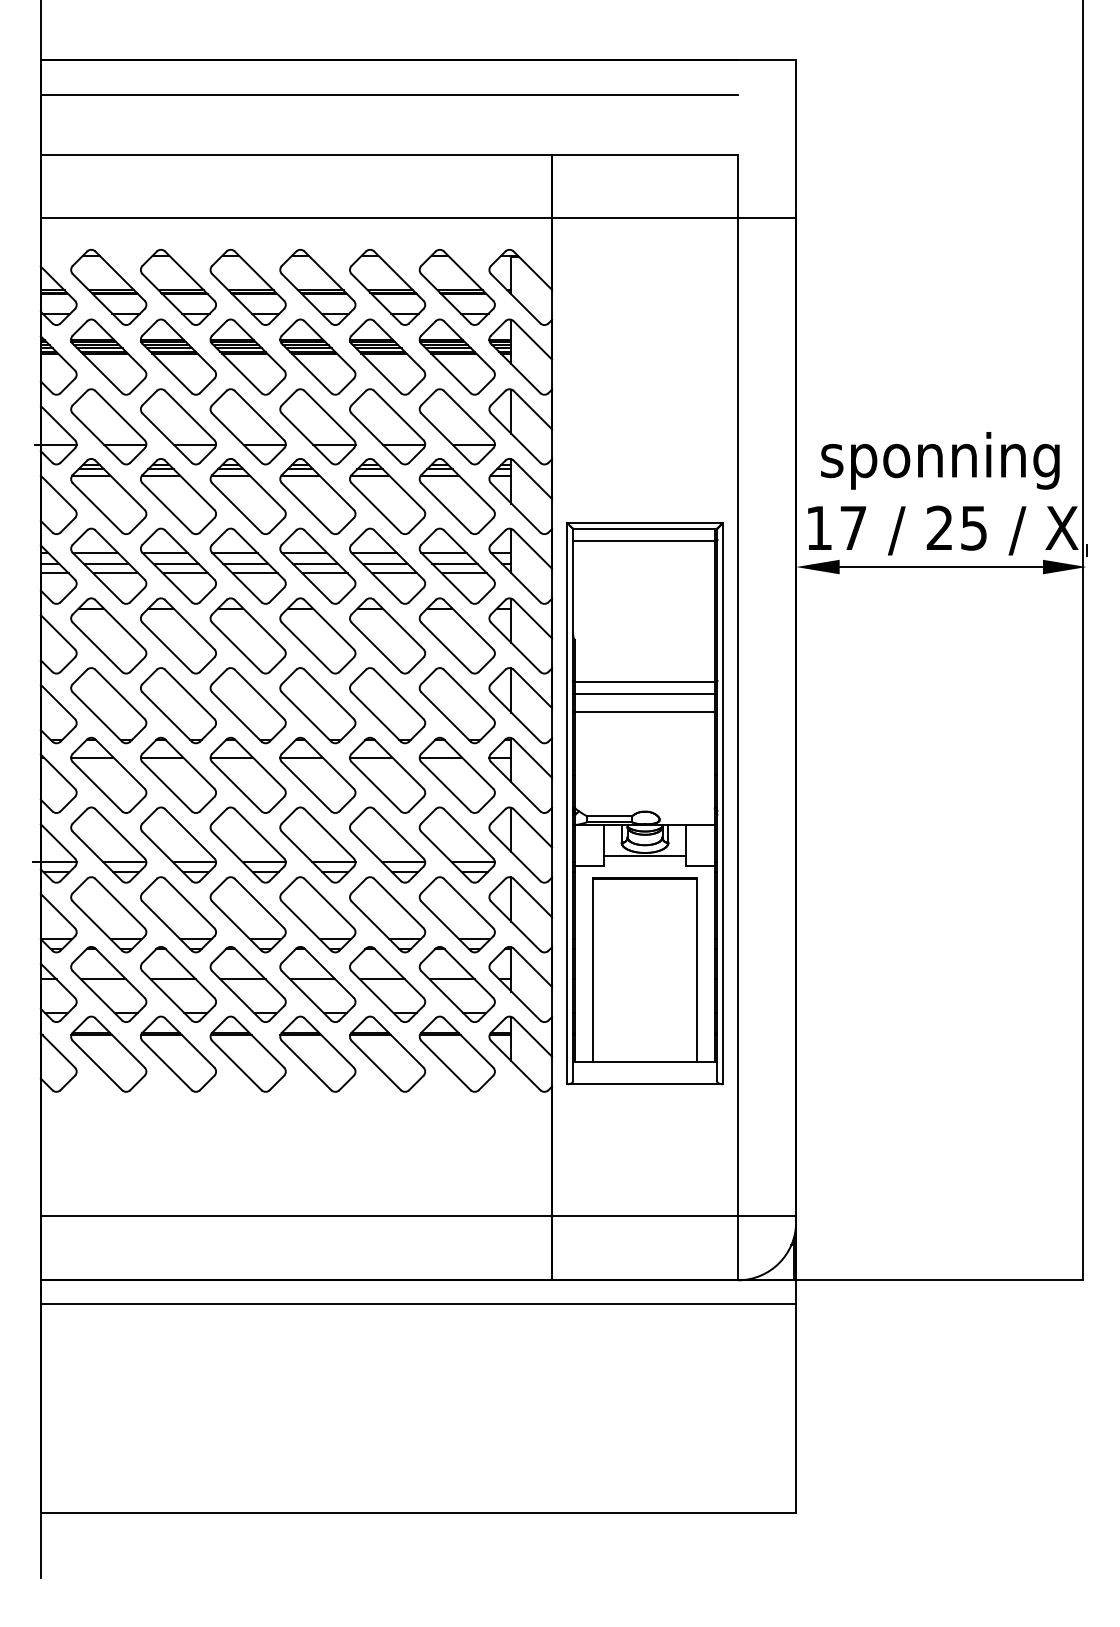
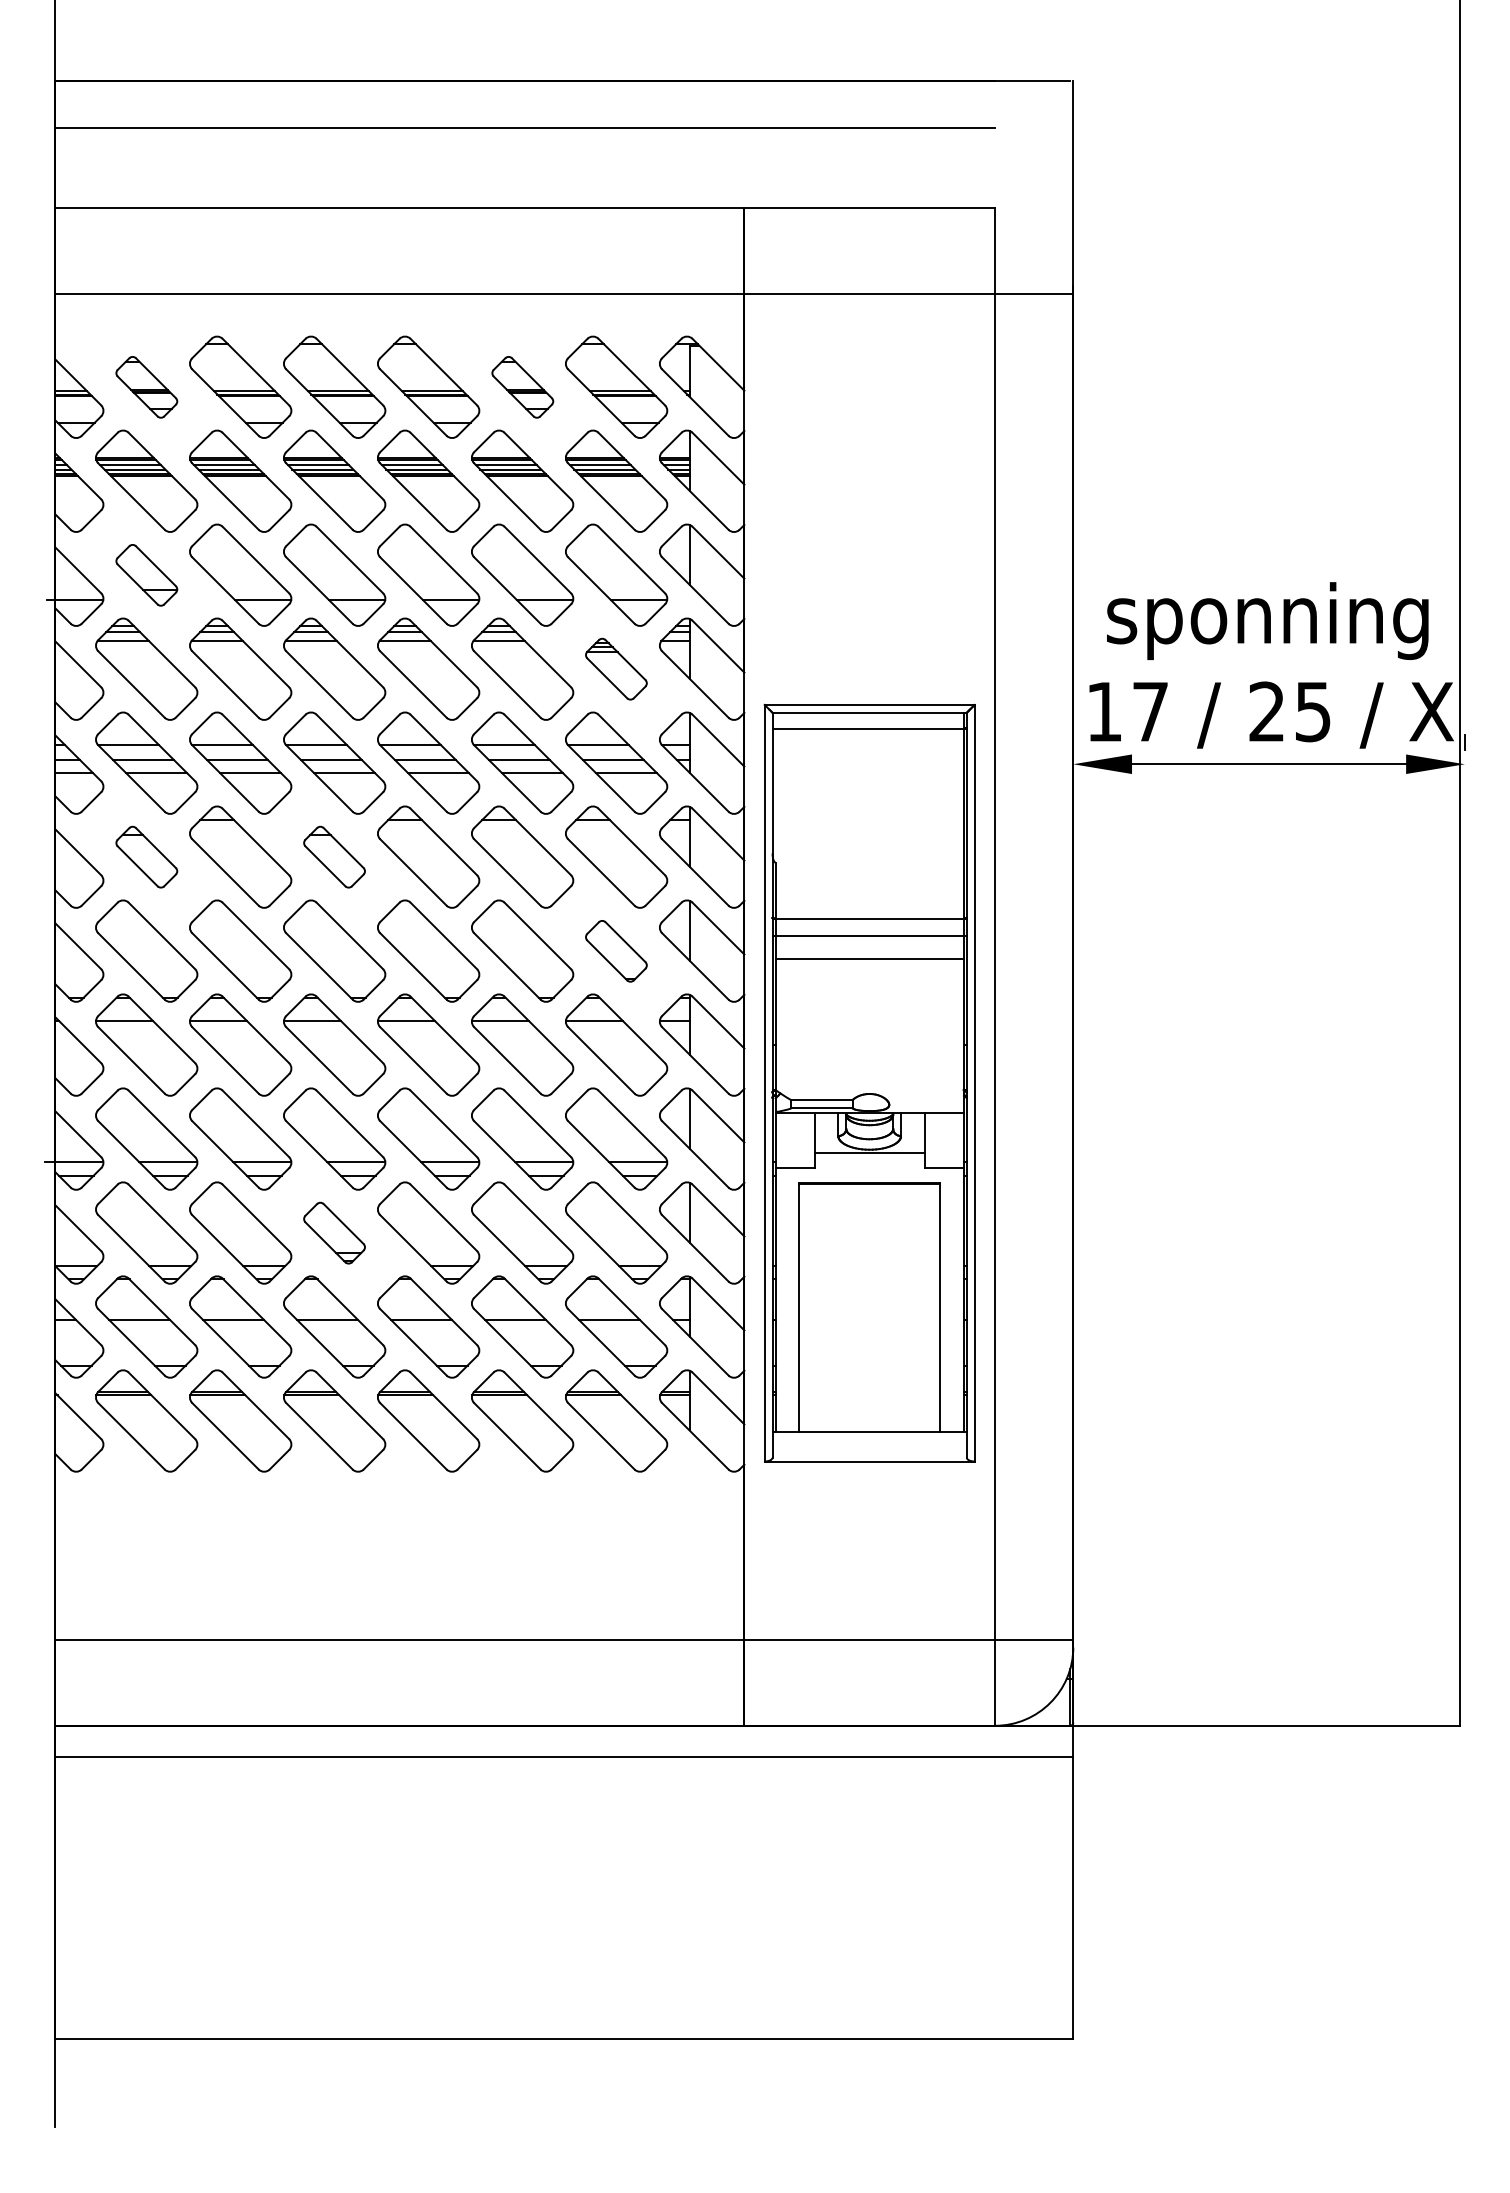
part: (108, 287) -> (146, 387), size x0.6
part: (387, 287) -> (522, 387), size x0.6
part: (108, 426) -> (146, 574), size x0.6
part: (456, 496) -> (615, 669), size x0.6
part: (108, 635) -> (146, 856), size x0.6
part: (247, 635) -> (333, 856), size x0.6
part: (456, 705) -> (615, 950), size x0.6
part: (247, 914) -> (333, 1232), size x0.6

